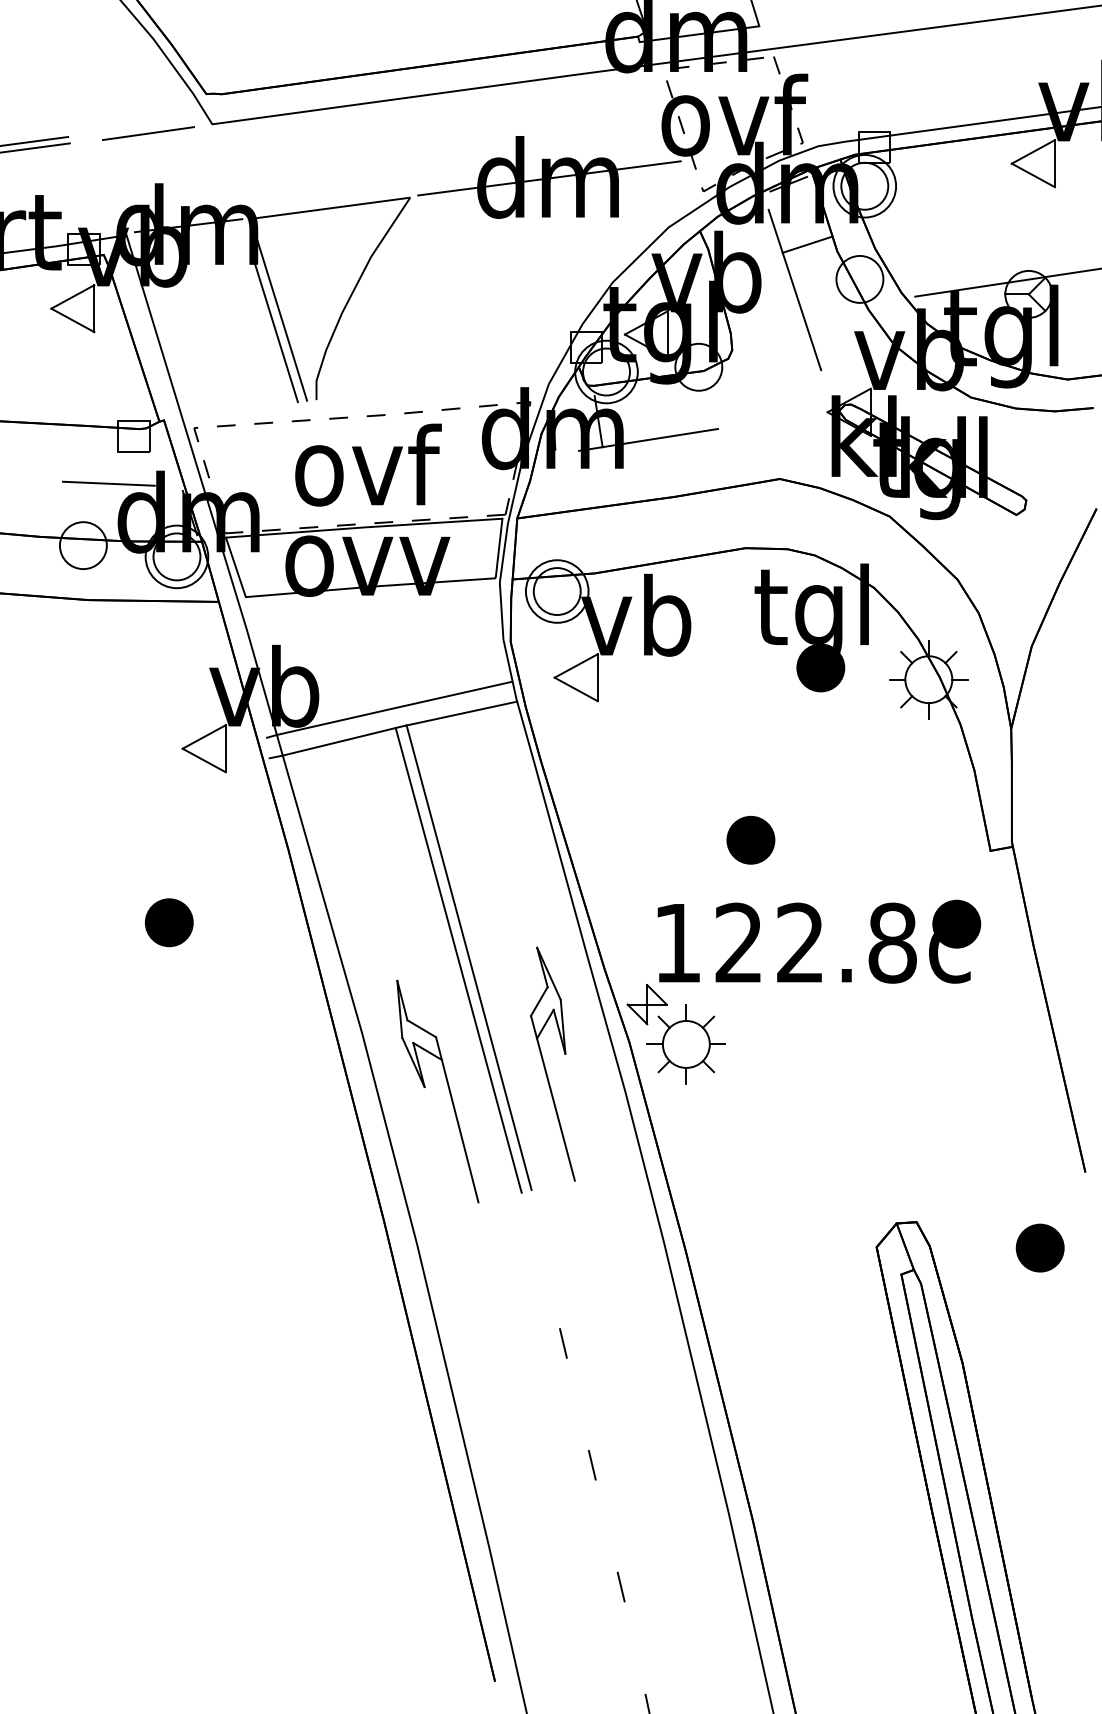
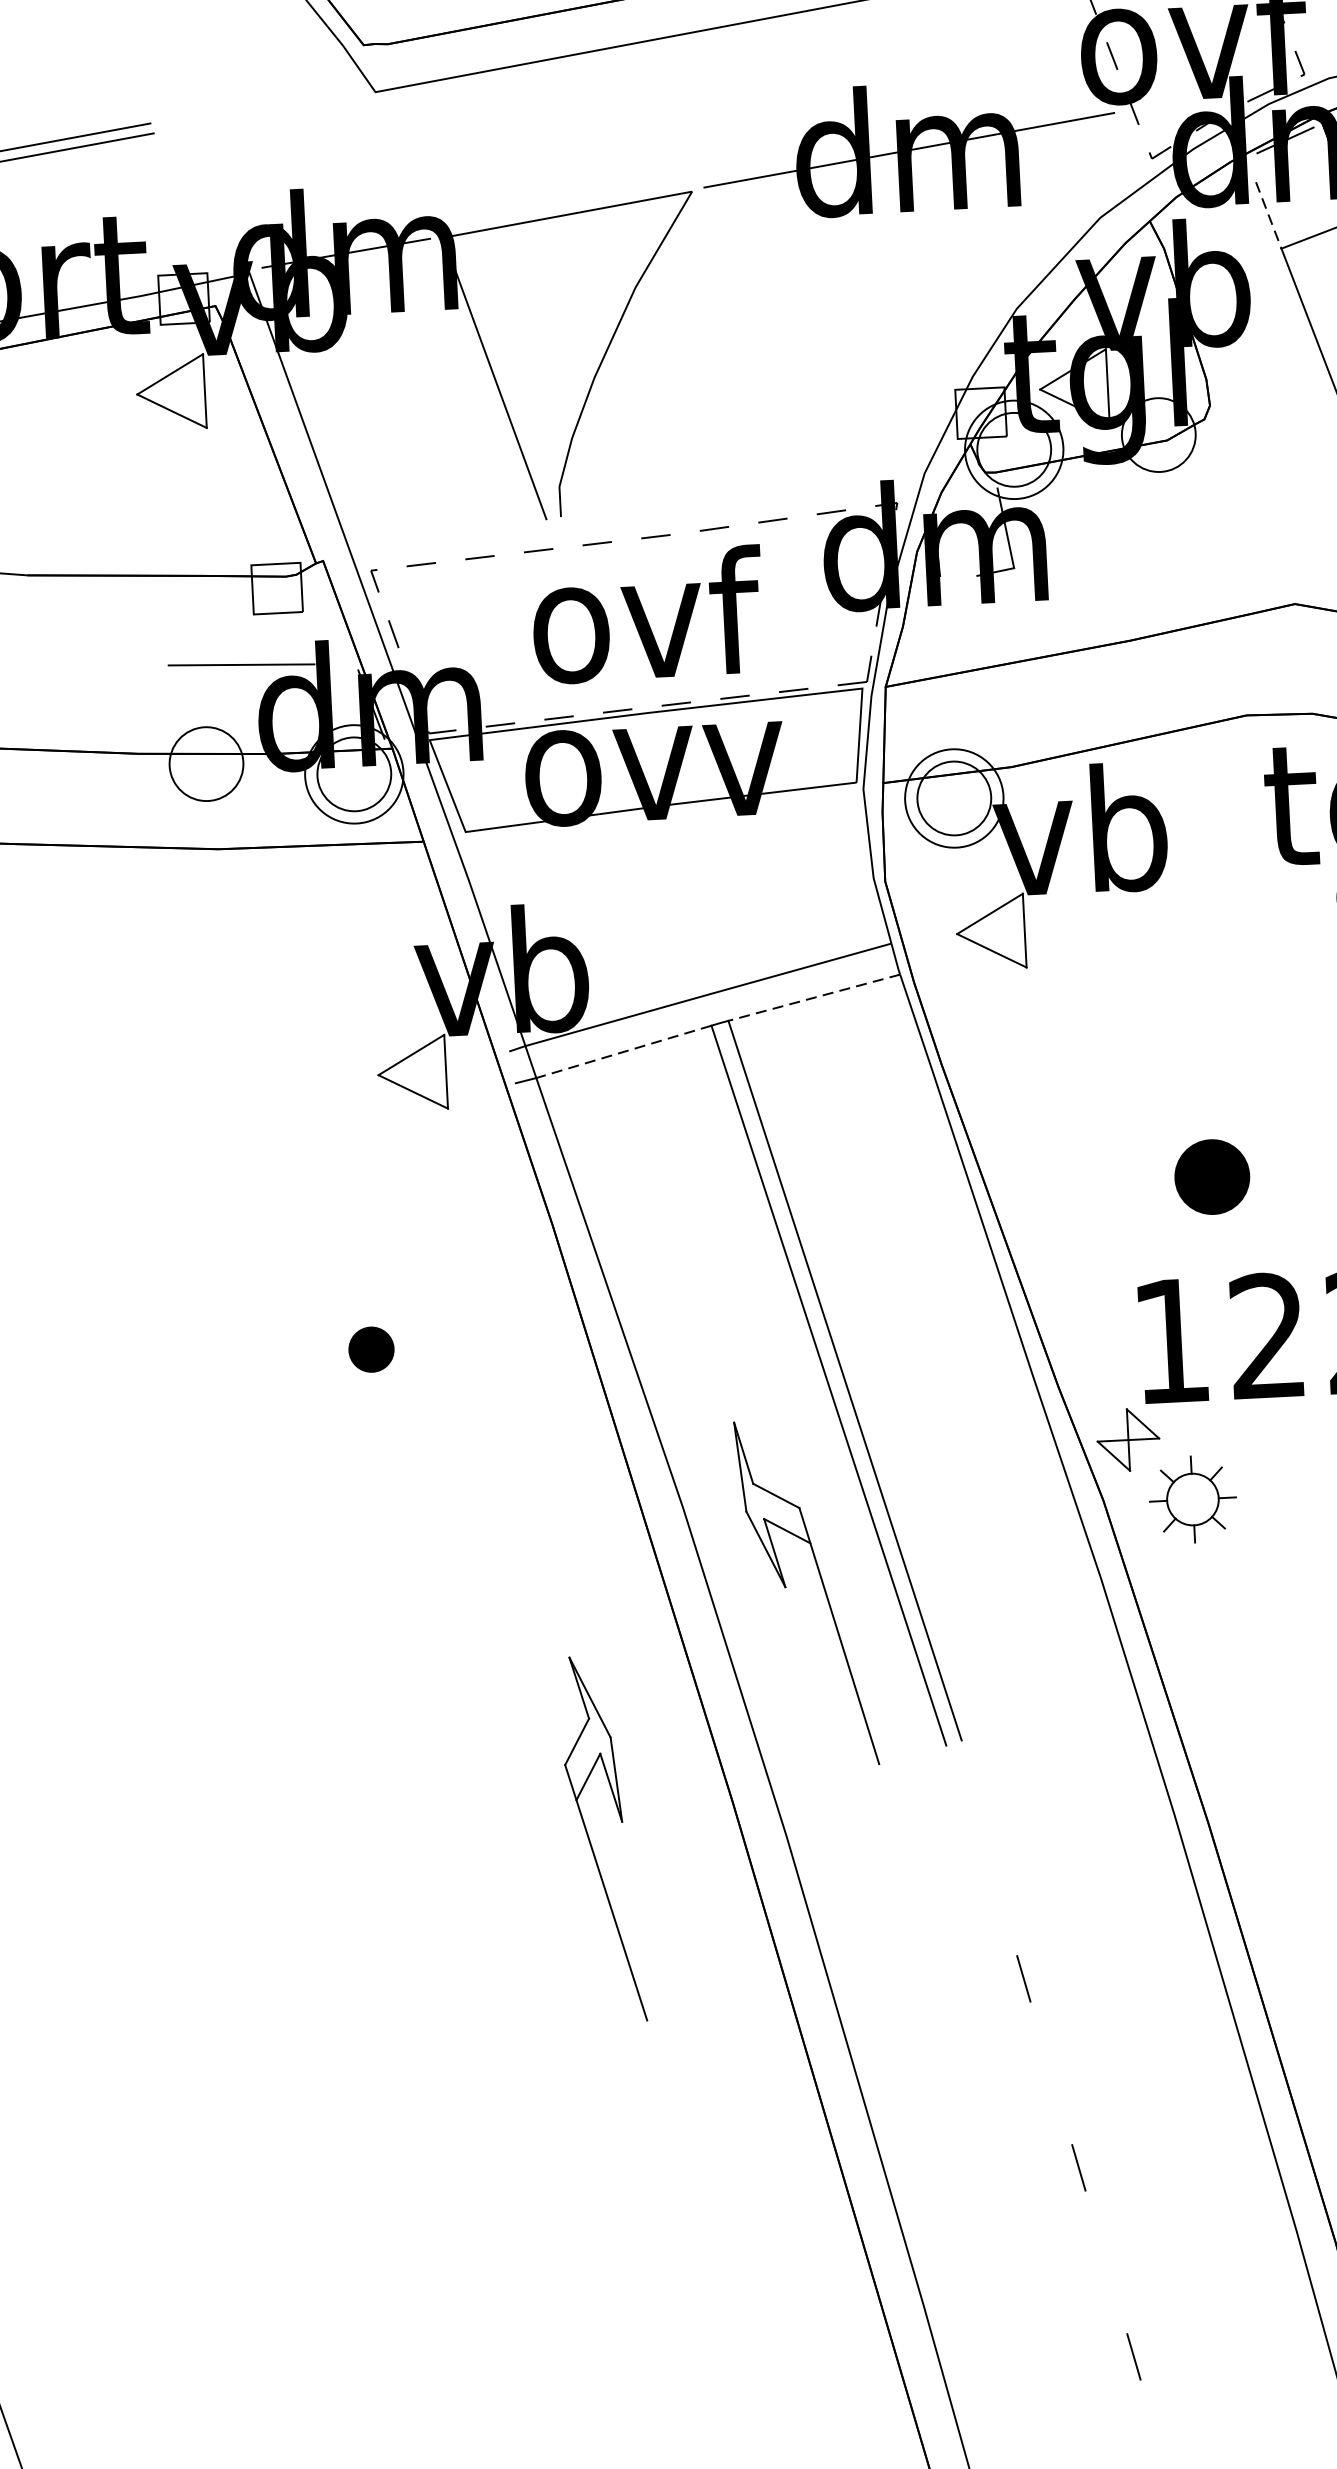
line: (146, 133) -> (272, 111), removed
line: (775, 231) -> (1268, 215), solid -> dashed
line: (275, 330) -> (491, 410), removed
line: (660, 437) -> (1104, 548), removed
line: (461, 713) -> (813, 997), solid -> dashed
line: (338, 741) -> (622, 1051), solid -> dashed
part: (750, 839) -> (1211, 1175), moved
part: (169, 922) -> (371, 1349), size x0.6
part: (685, 1044) -> (1191, 1499), size x0.7
part: (545, 1065) -> (591, 1841), moved

